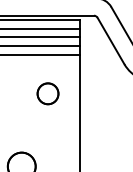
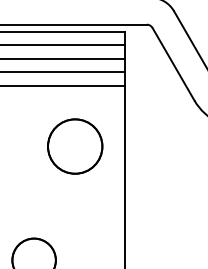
part: (47, 93) -> (74, 146), size x1.67

